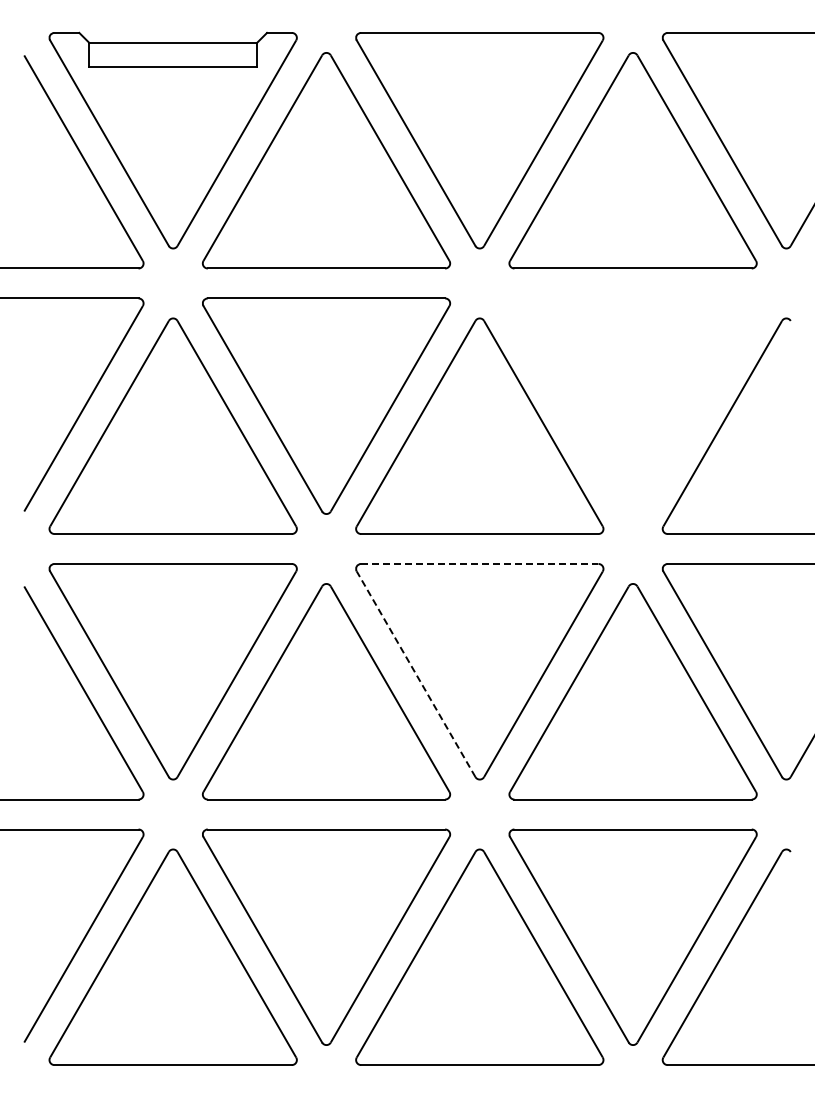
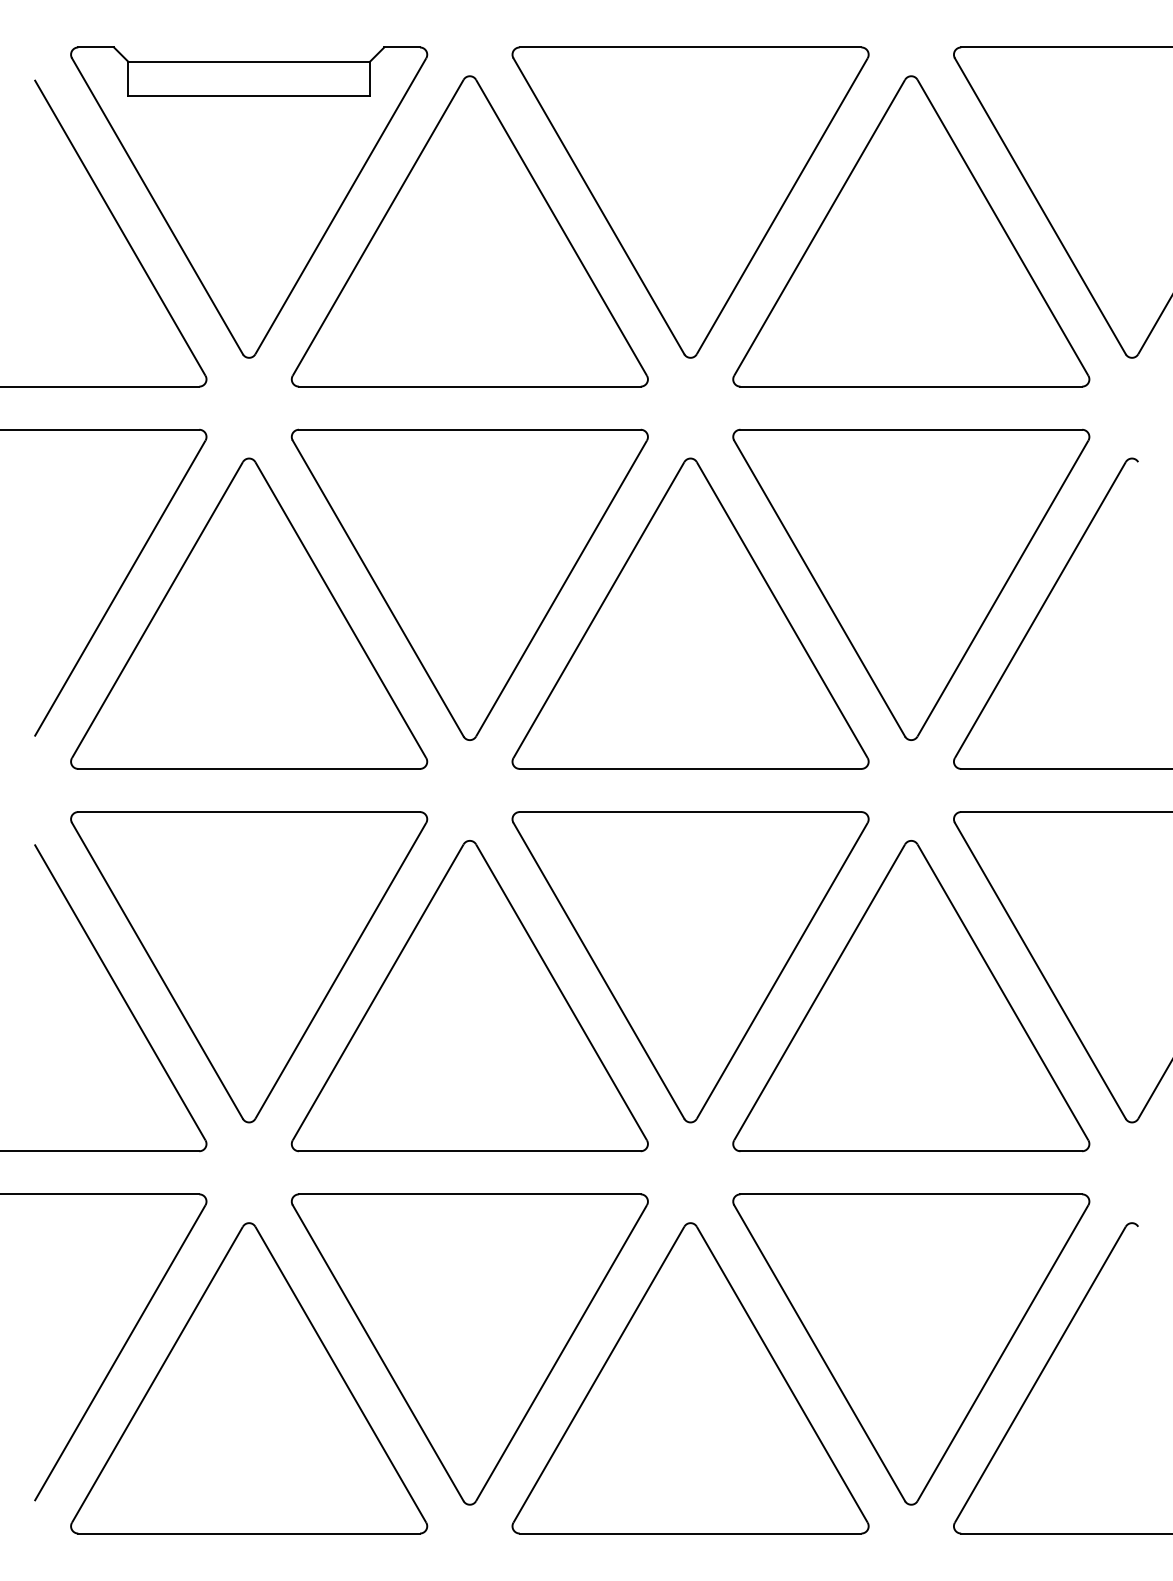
part: (632, 405) -> (910, 583), added
line: (479, 563) -> (690, 811), dashed -> solid
line: (416, 674) -> (599, 971), dashed -> solid

